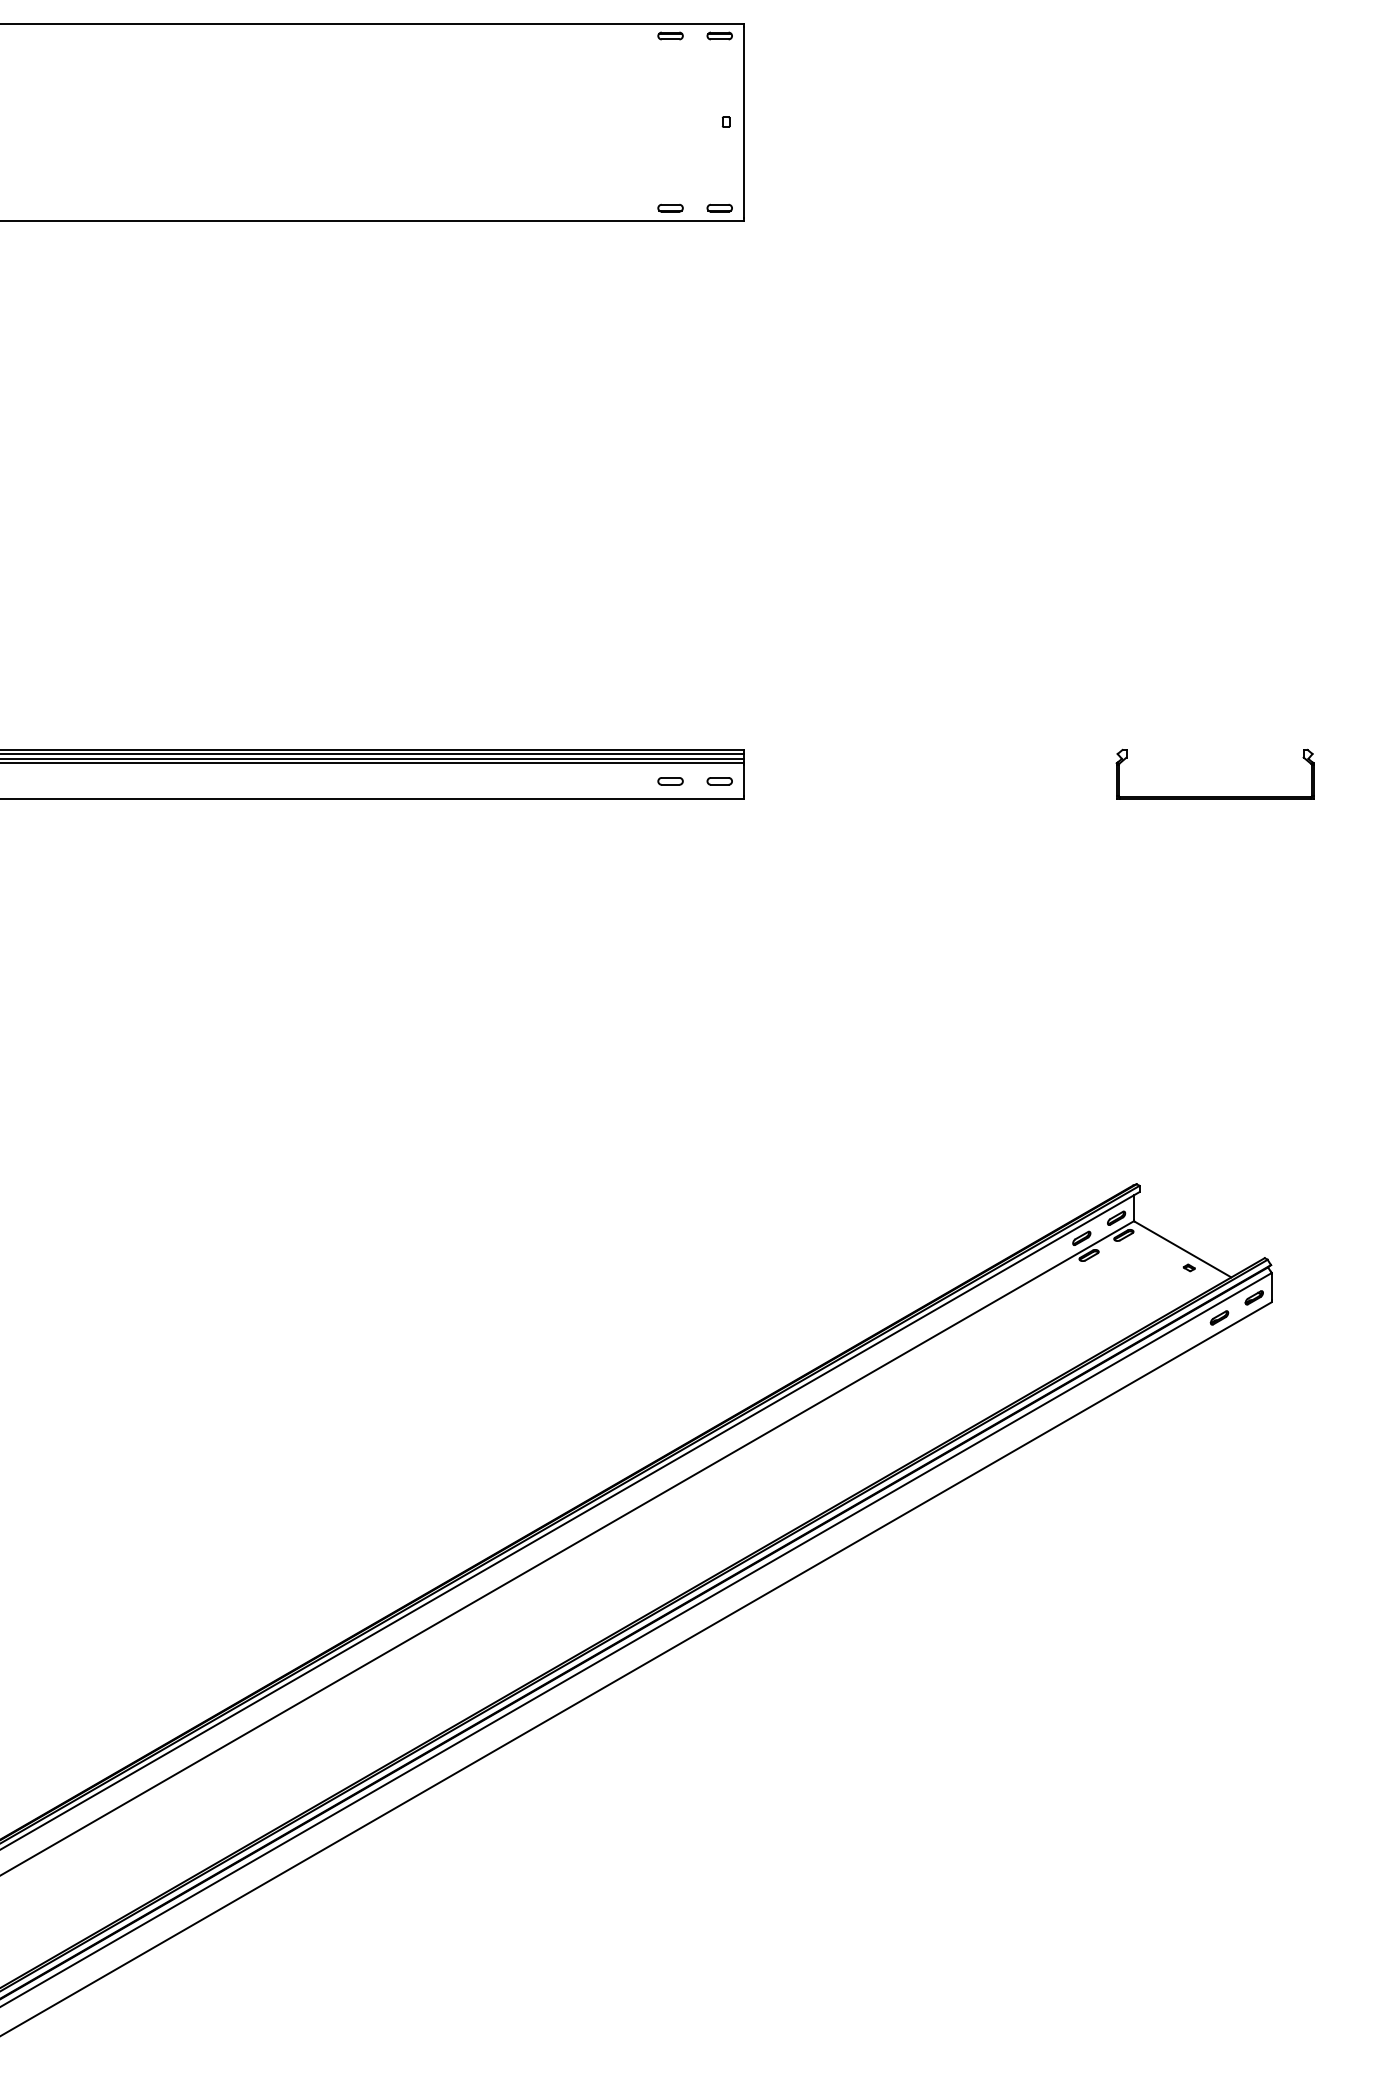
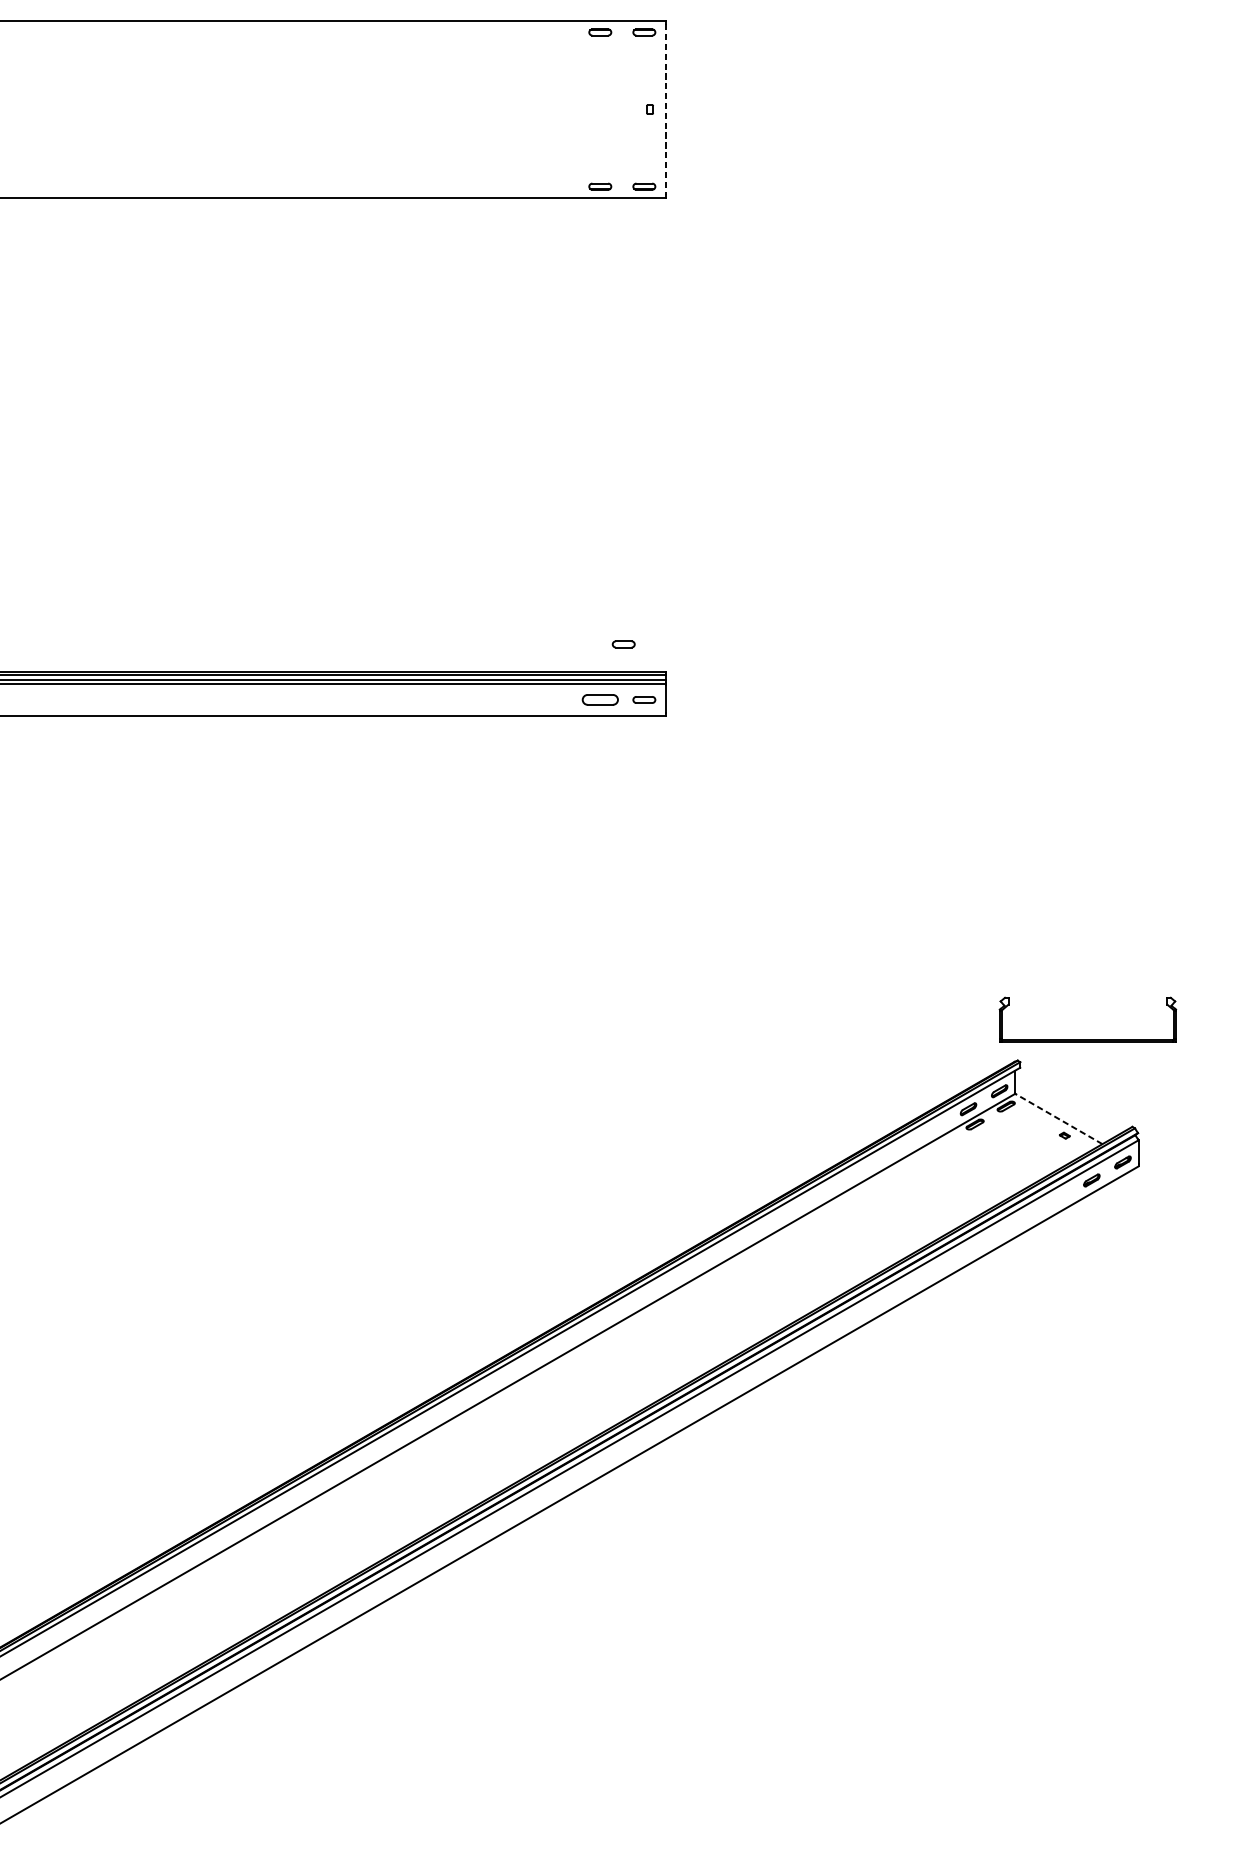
line: (744, 122) -> (666, 109), solid -> dashed
part: (696, 719) -> (623, 644), added
part: (670, 781) -> (600, 700), size x1.6
part: (1214, 796) -> (1087, 1039), moved
line: (1183, 1249) -> (1059, 1119), solid -> dashed

